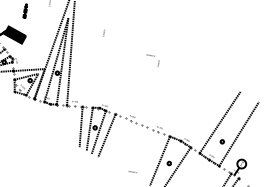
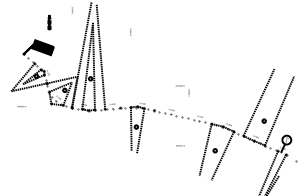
text: (152, 60) -> (182, 90), moved
line: (81, 127) -> (122, 128), removed
line: (106, 135) -> (148, 132), removed
text: (132, 171) -> (180, 145), moved

